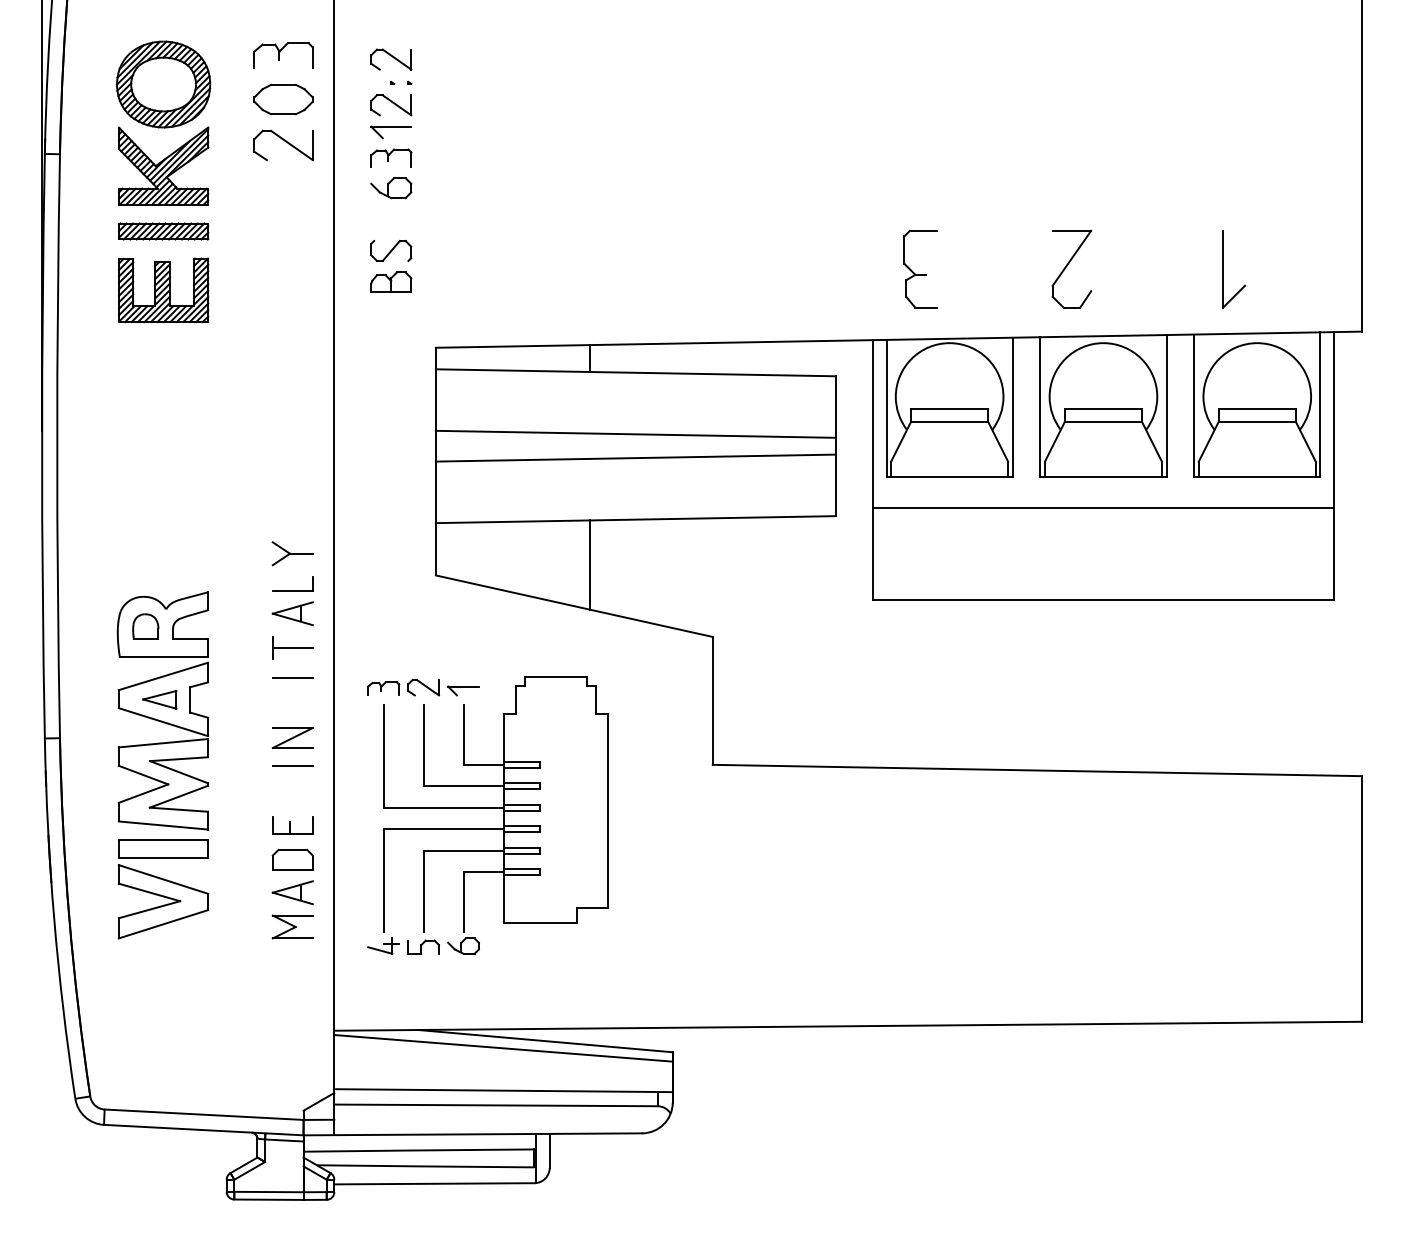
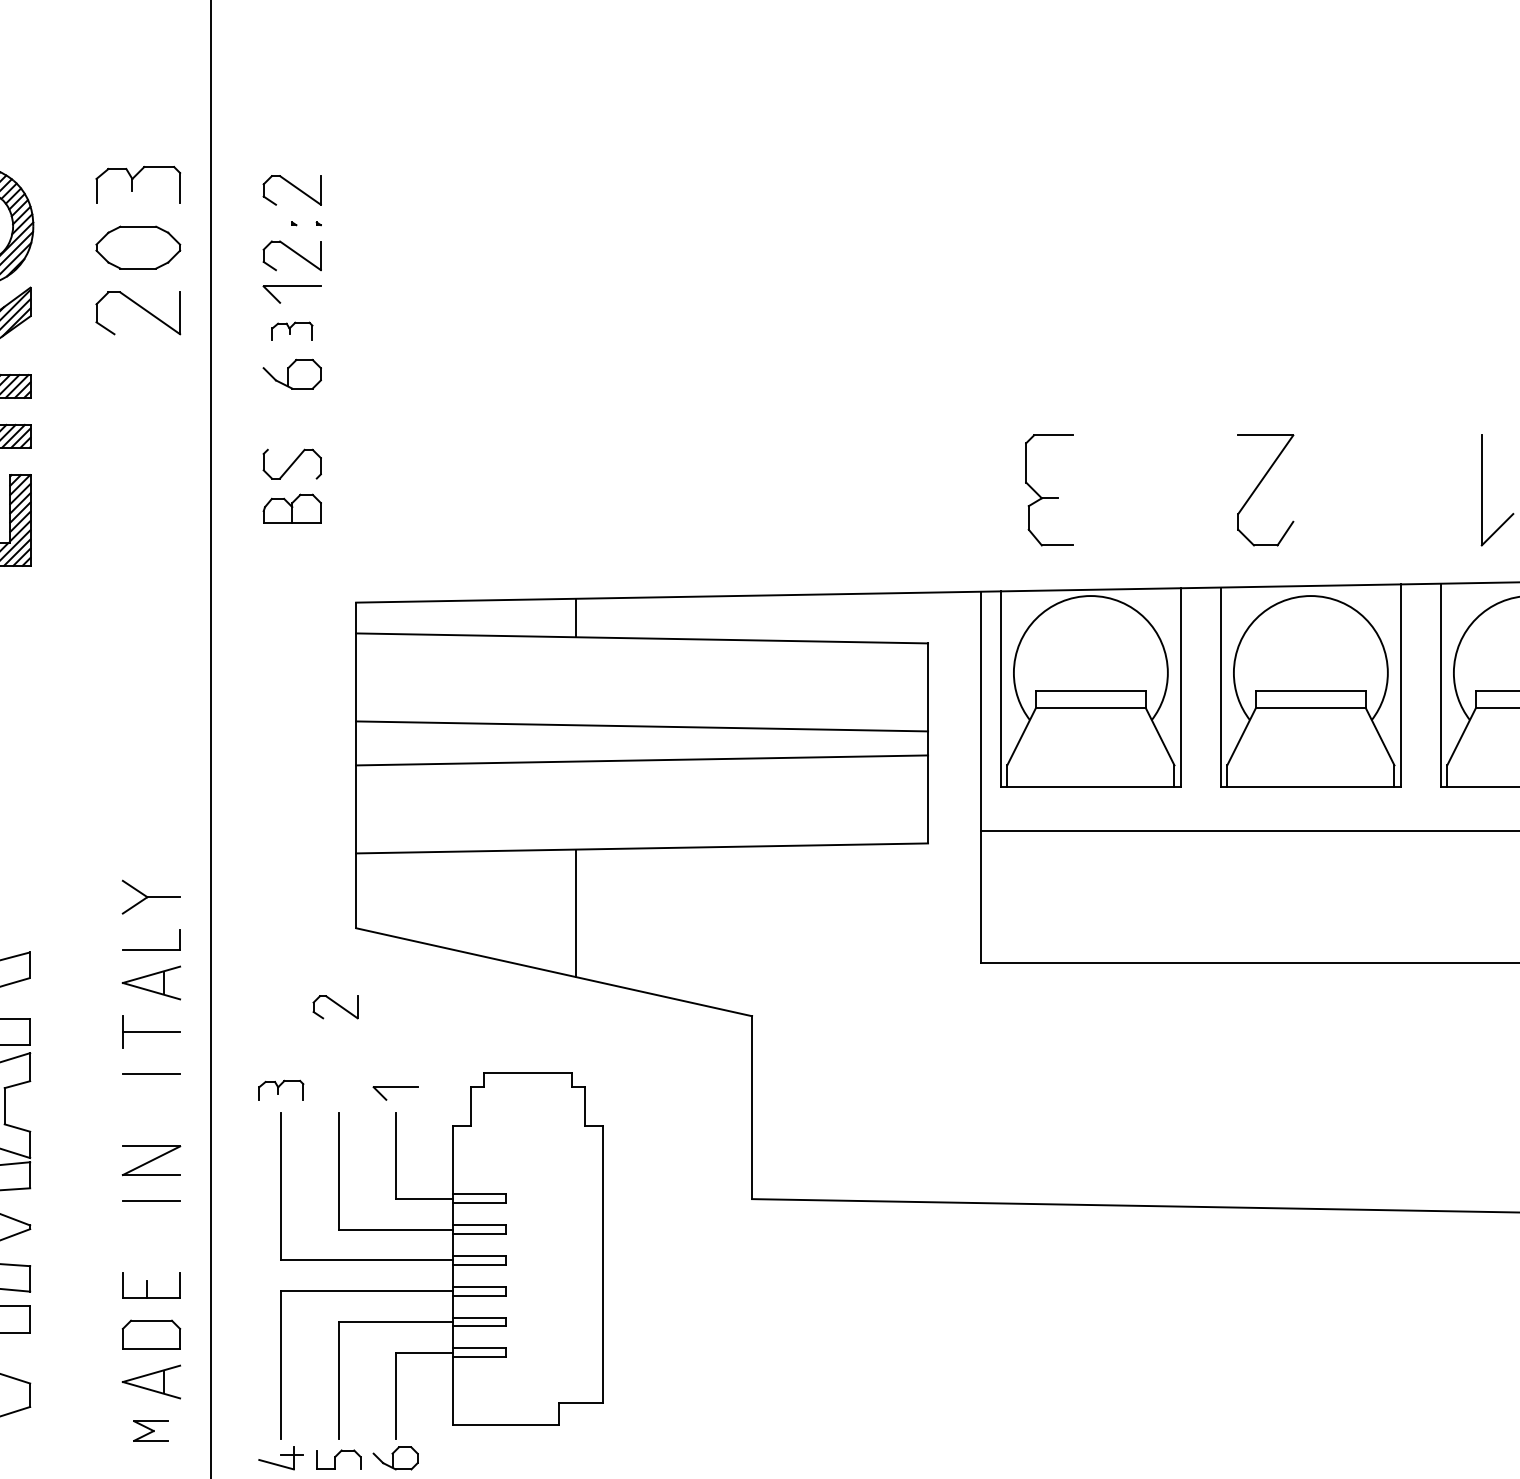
part: (391, 157) -> (292, 330), size x0.7
part: (423, 687) -> (335, 1006), moved
part: (292, 926) -> (151, 1430), size x0.6

